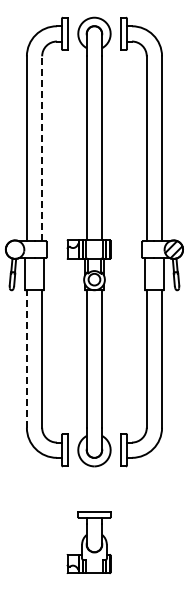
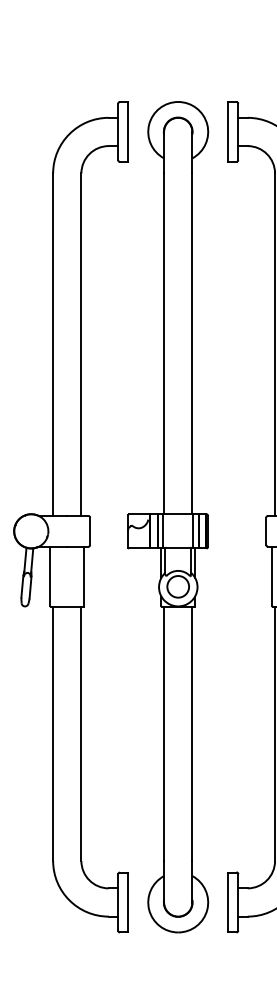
line: (42, 148) -> (82, 344), dashed -> solid
line: (26, 359) -> (52, 734), dashed -> solid

